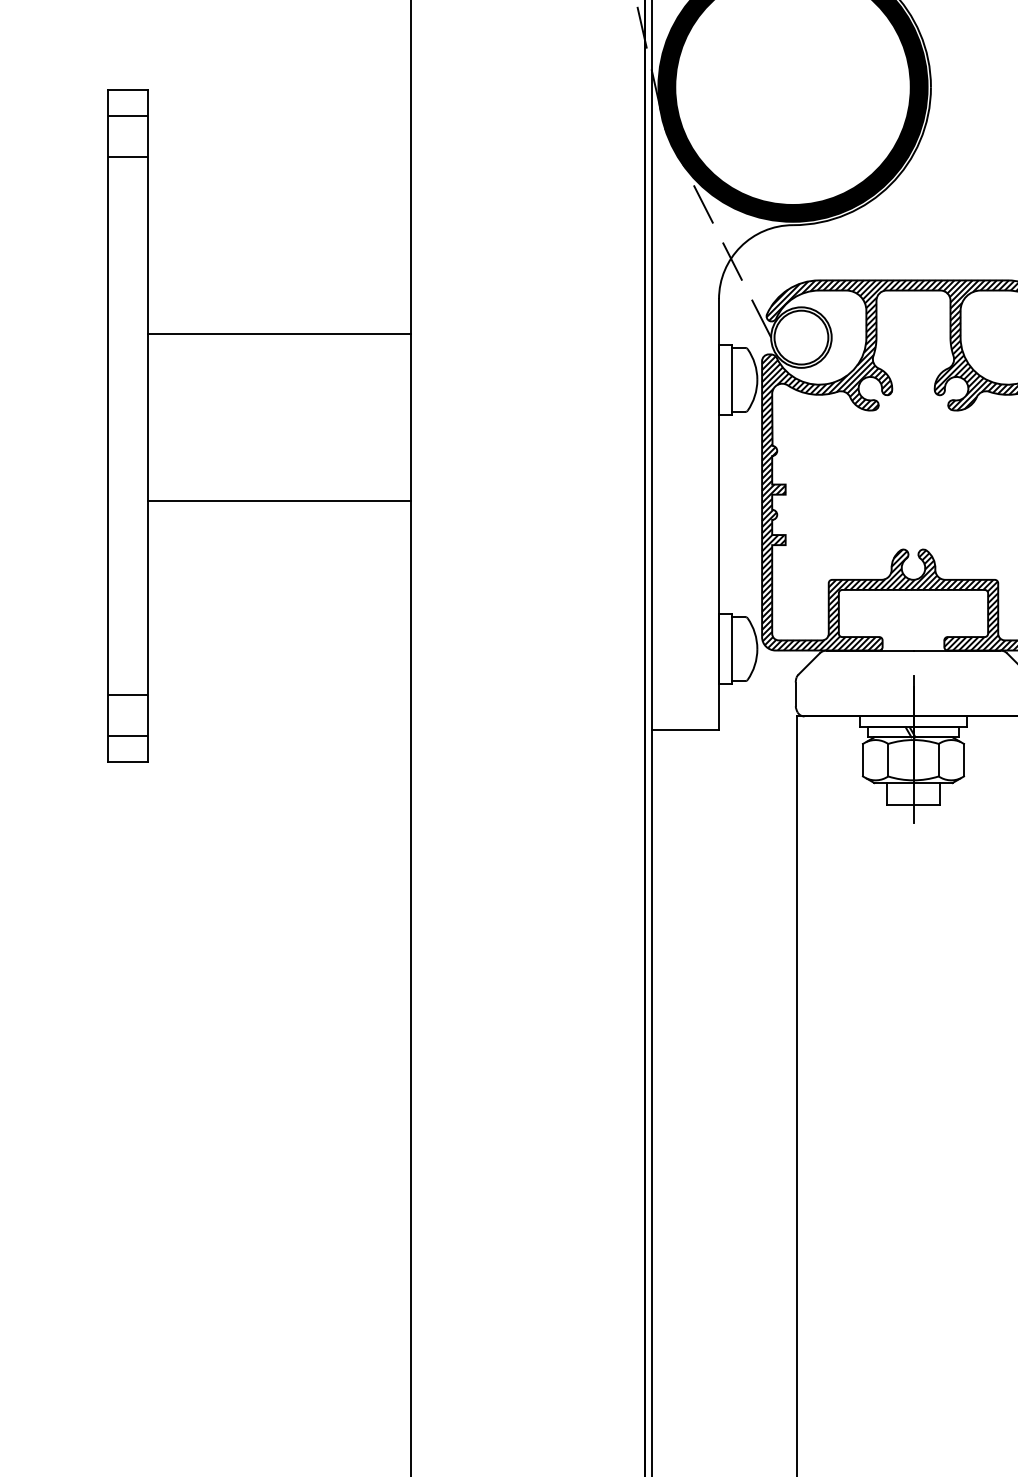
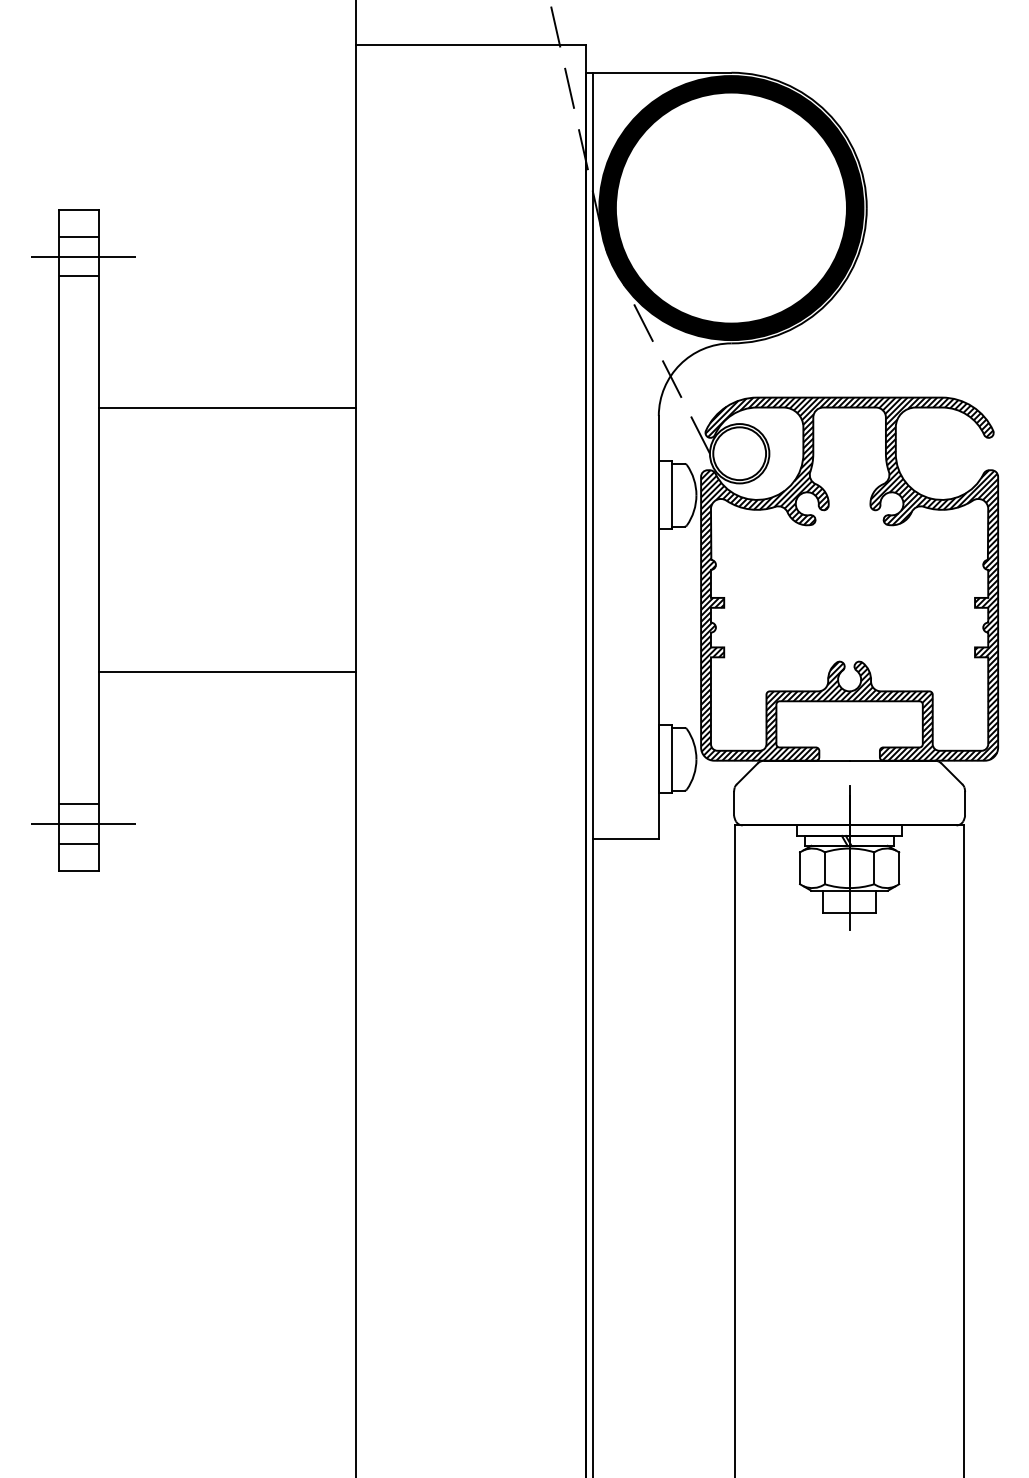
line: (131, 136) -> (82, 256), added
line: (279, 334) -> (227, 408), moved
line: (279, 501) -> (227, 672), moved
line: (131, 715) -> (82, 824), added

